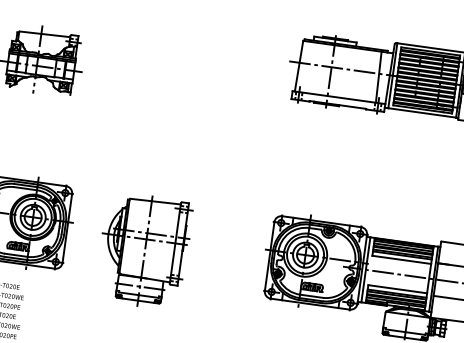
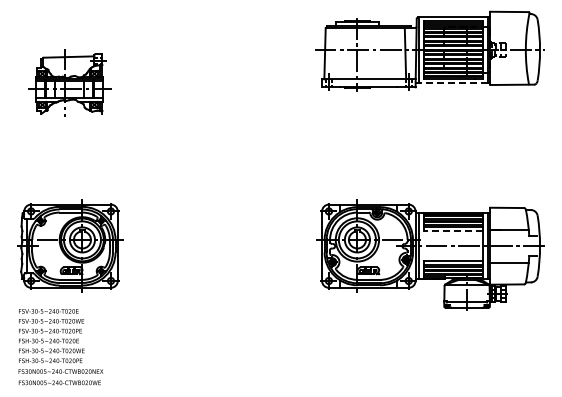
line: (421, 113) -> (452, 83), solid -> dashed
part: (143, 250) -> (196, 257), removed
line: (401, 259) -> (453, 231), solid -> dashed

